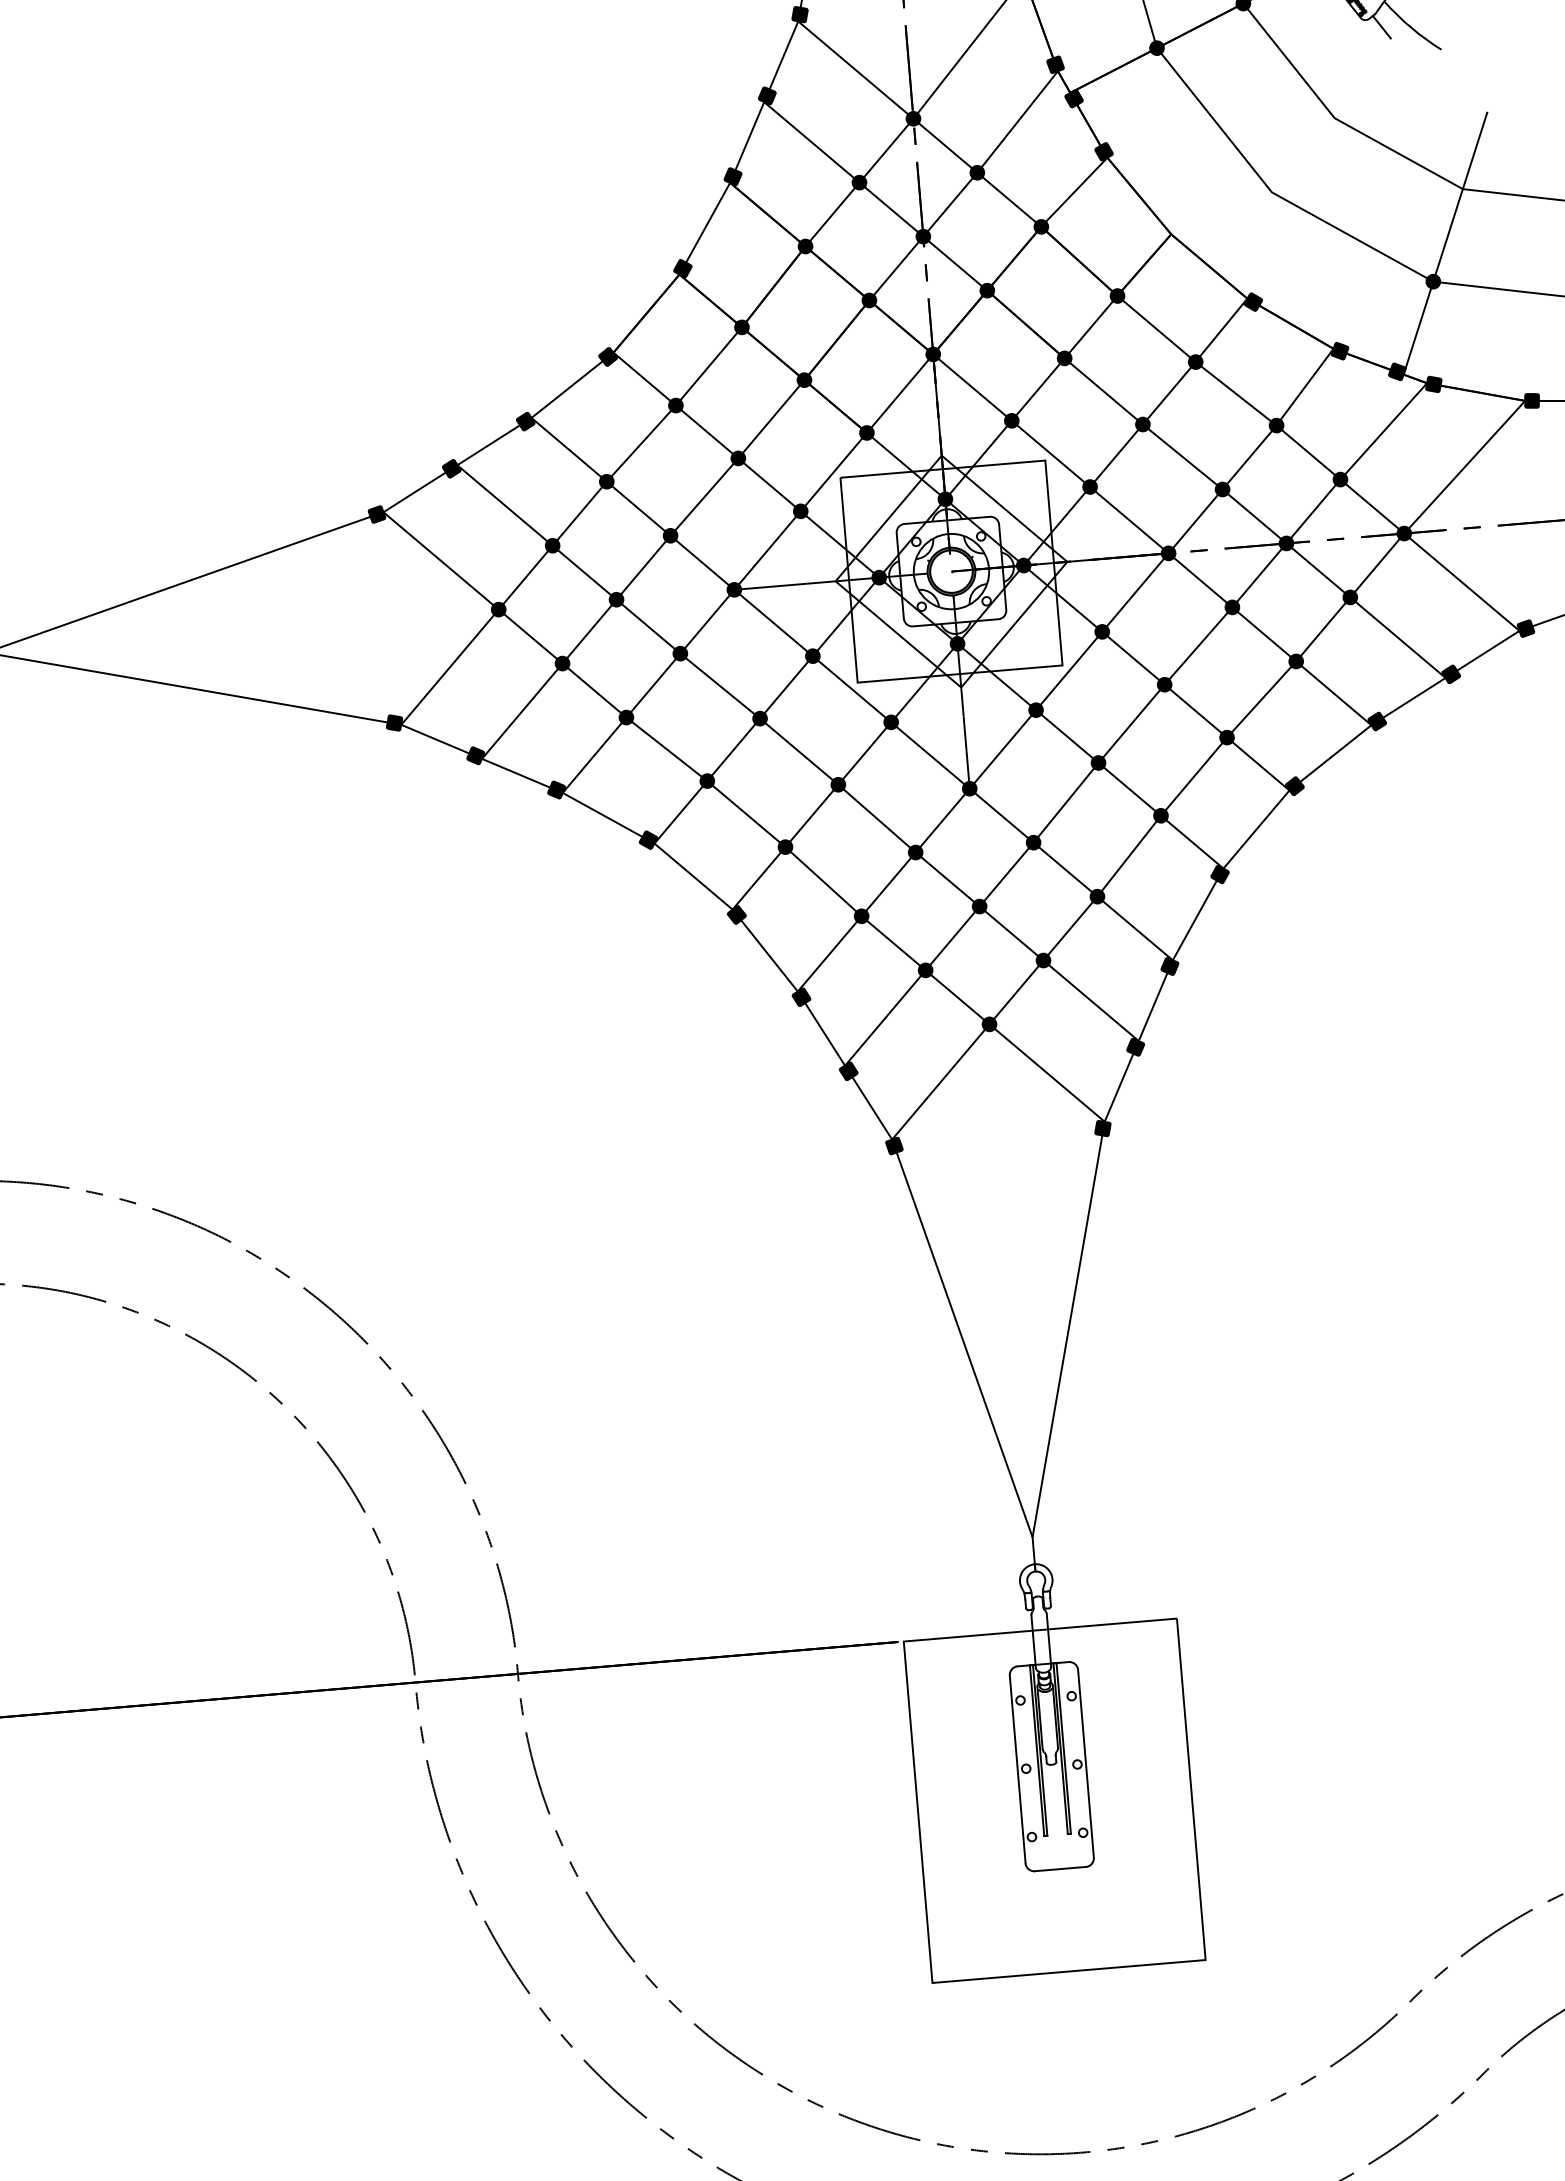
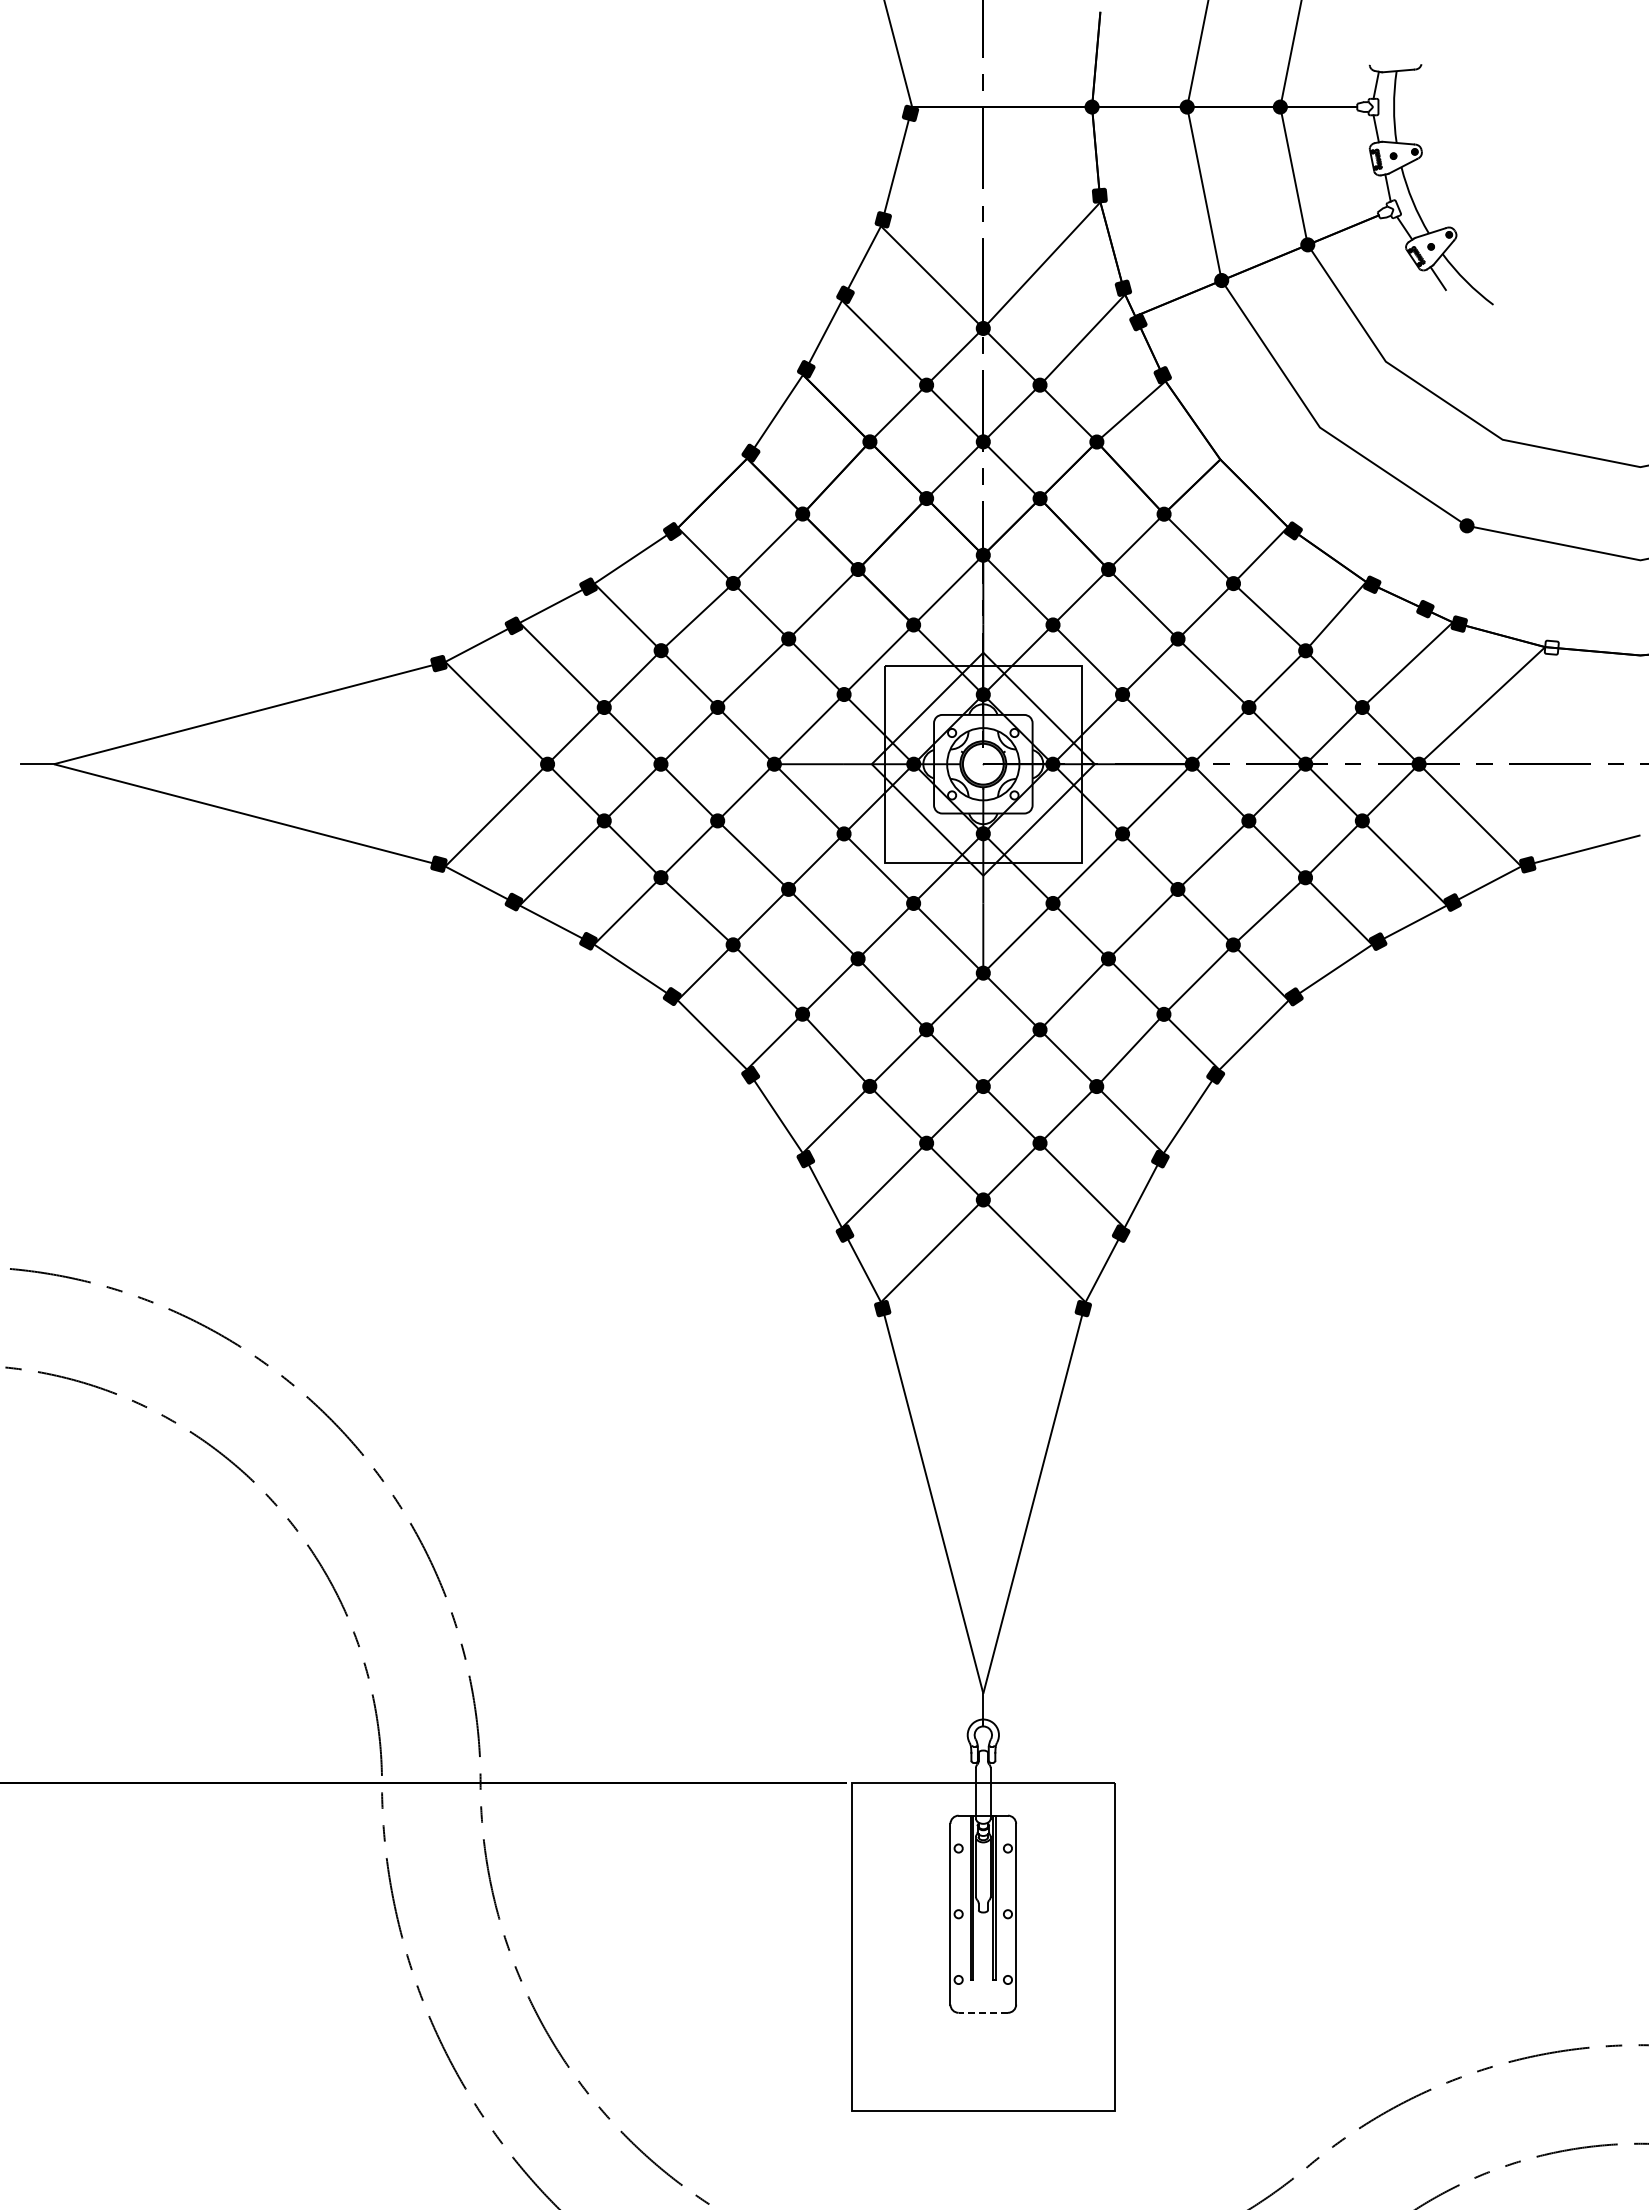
line: (1445, 242) -> (1481, 489), removed
fill: (1531, 400) -> (1551, 647), removed
line: (1060, 1868) -> (983, 2012), solid -> dashed

